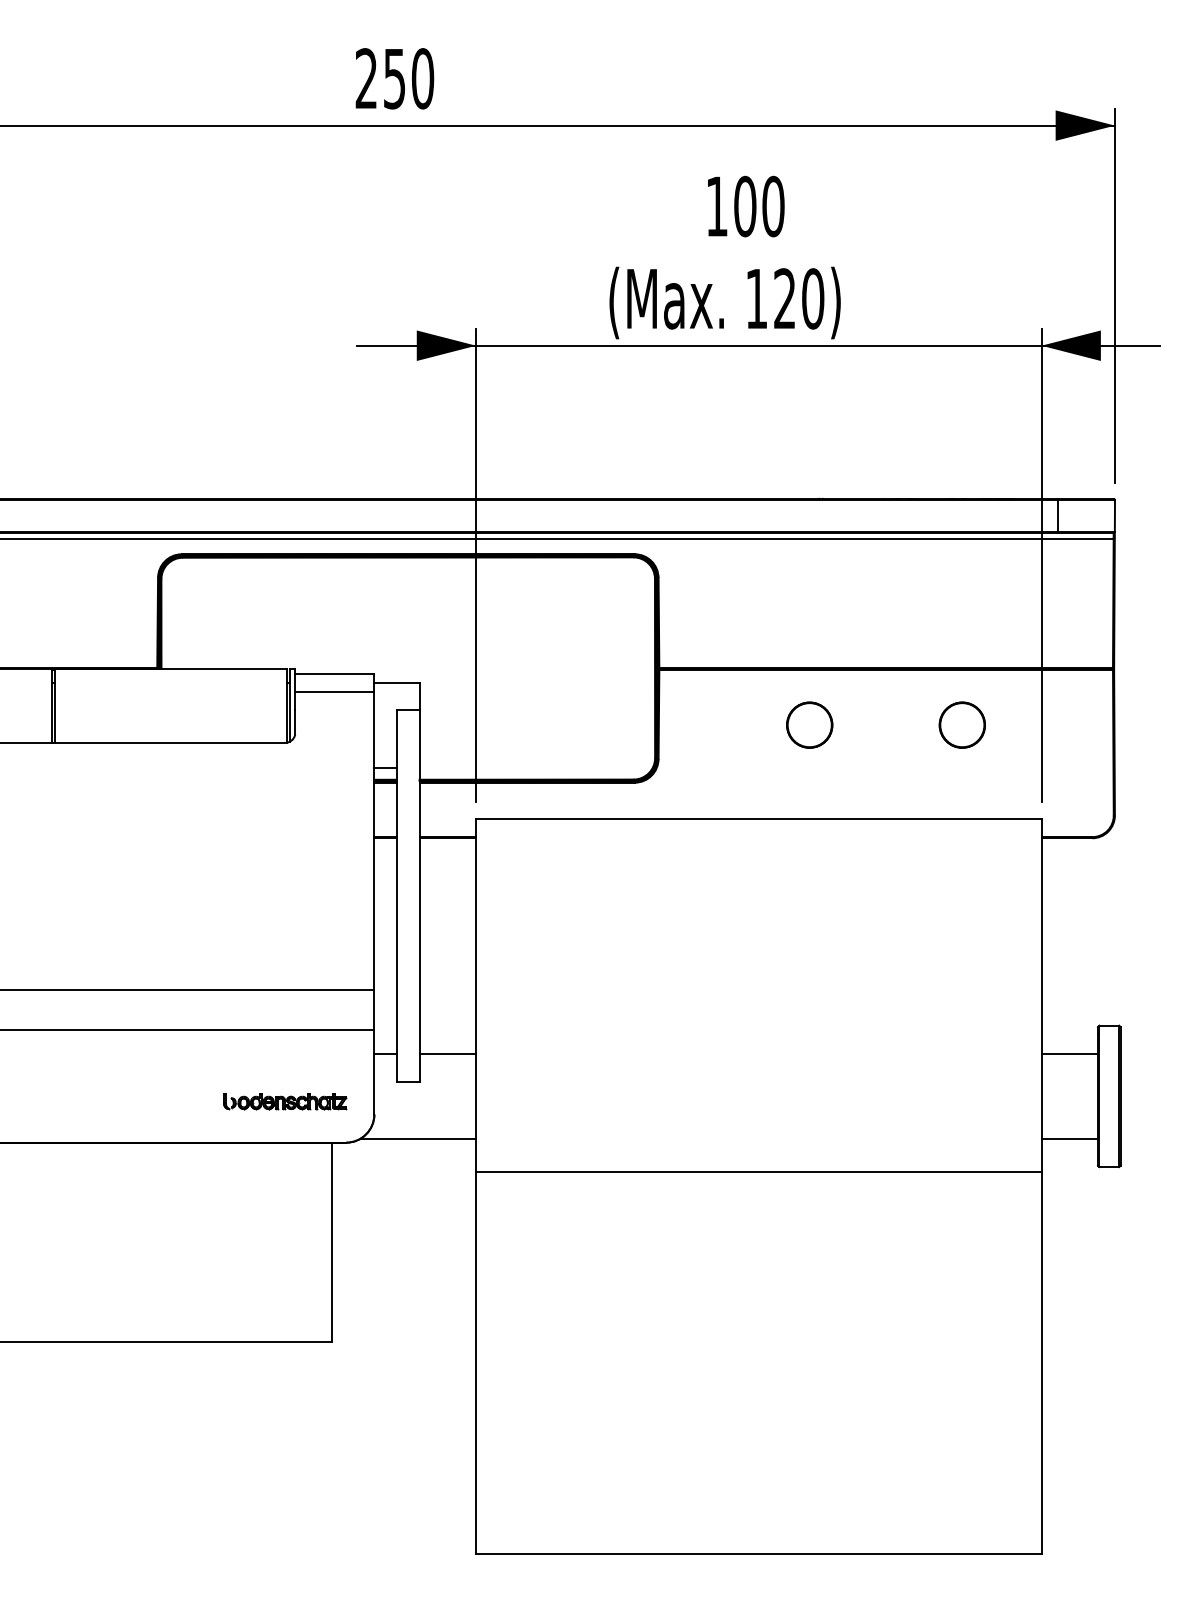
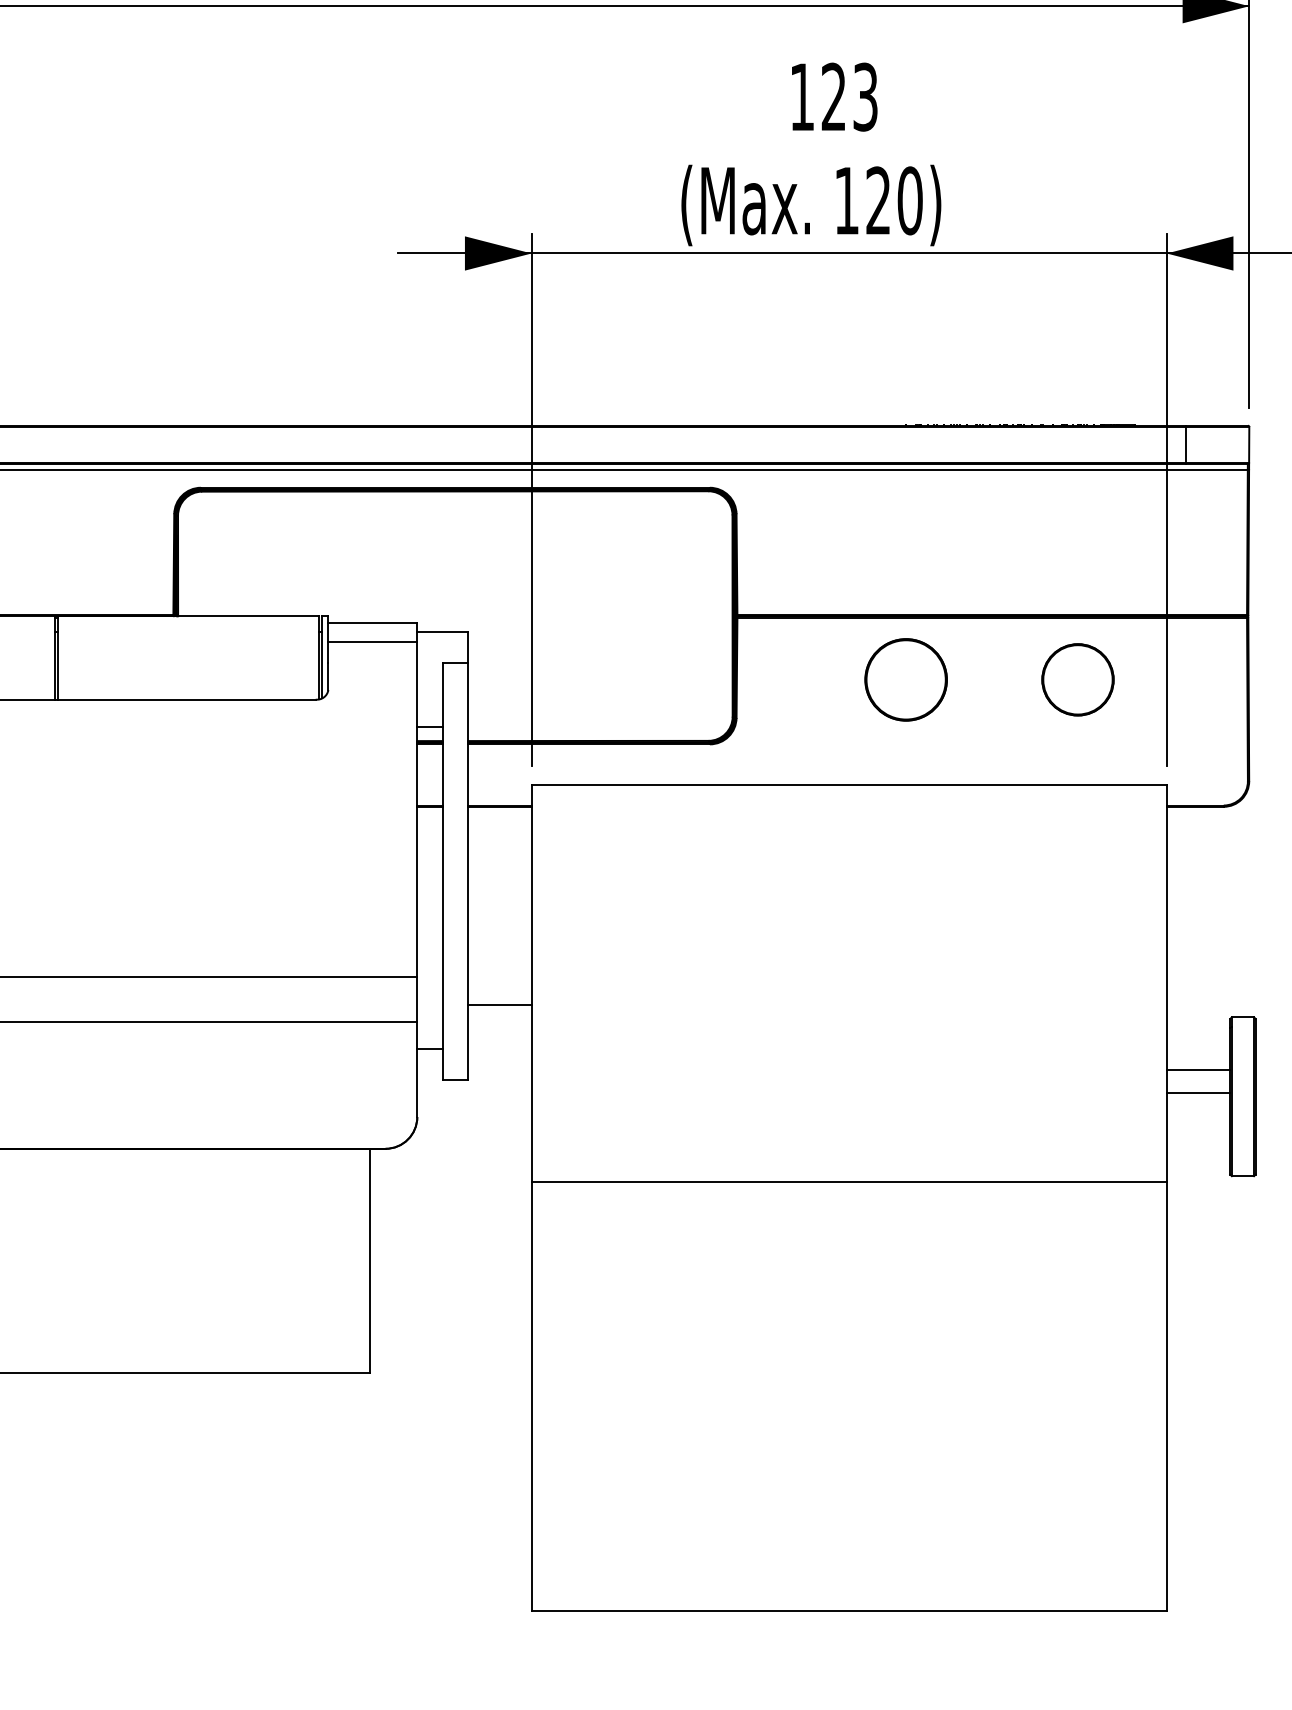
text: (759, 206) -> (849, 97), 100 -> 123
circle: (809, 724) -> (906, 678), size x1.6
circle: (961, 724) -> (1076, 678), size x1.4
line: (447, 1053) -> (499, 1004), moved
line: (1069, 1053) -> (1198, 1092), moved
part: (285, 1101) -> (317, 1102), removed
line: (418, 1138) -> (466, 1144), removed
line: (1069, 1138) -> (1198, 1069), moved

